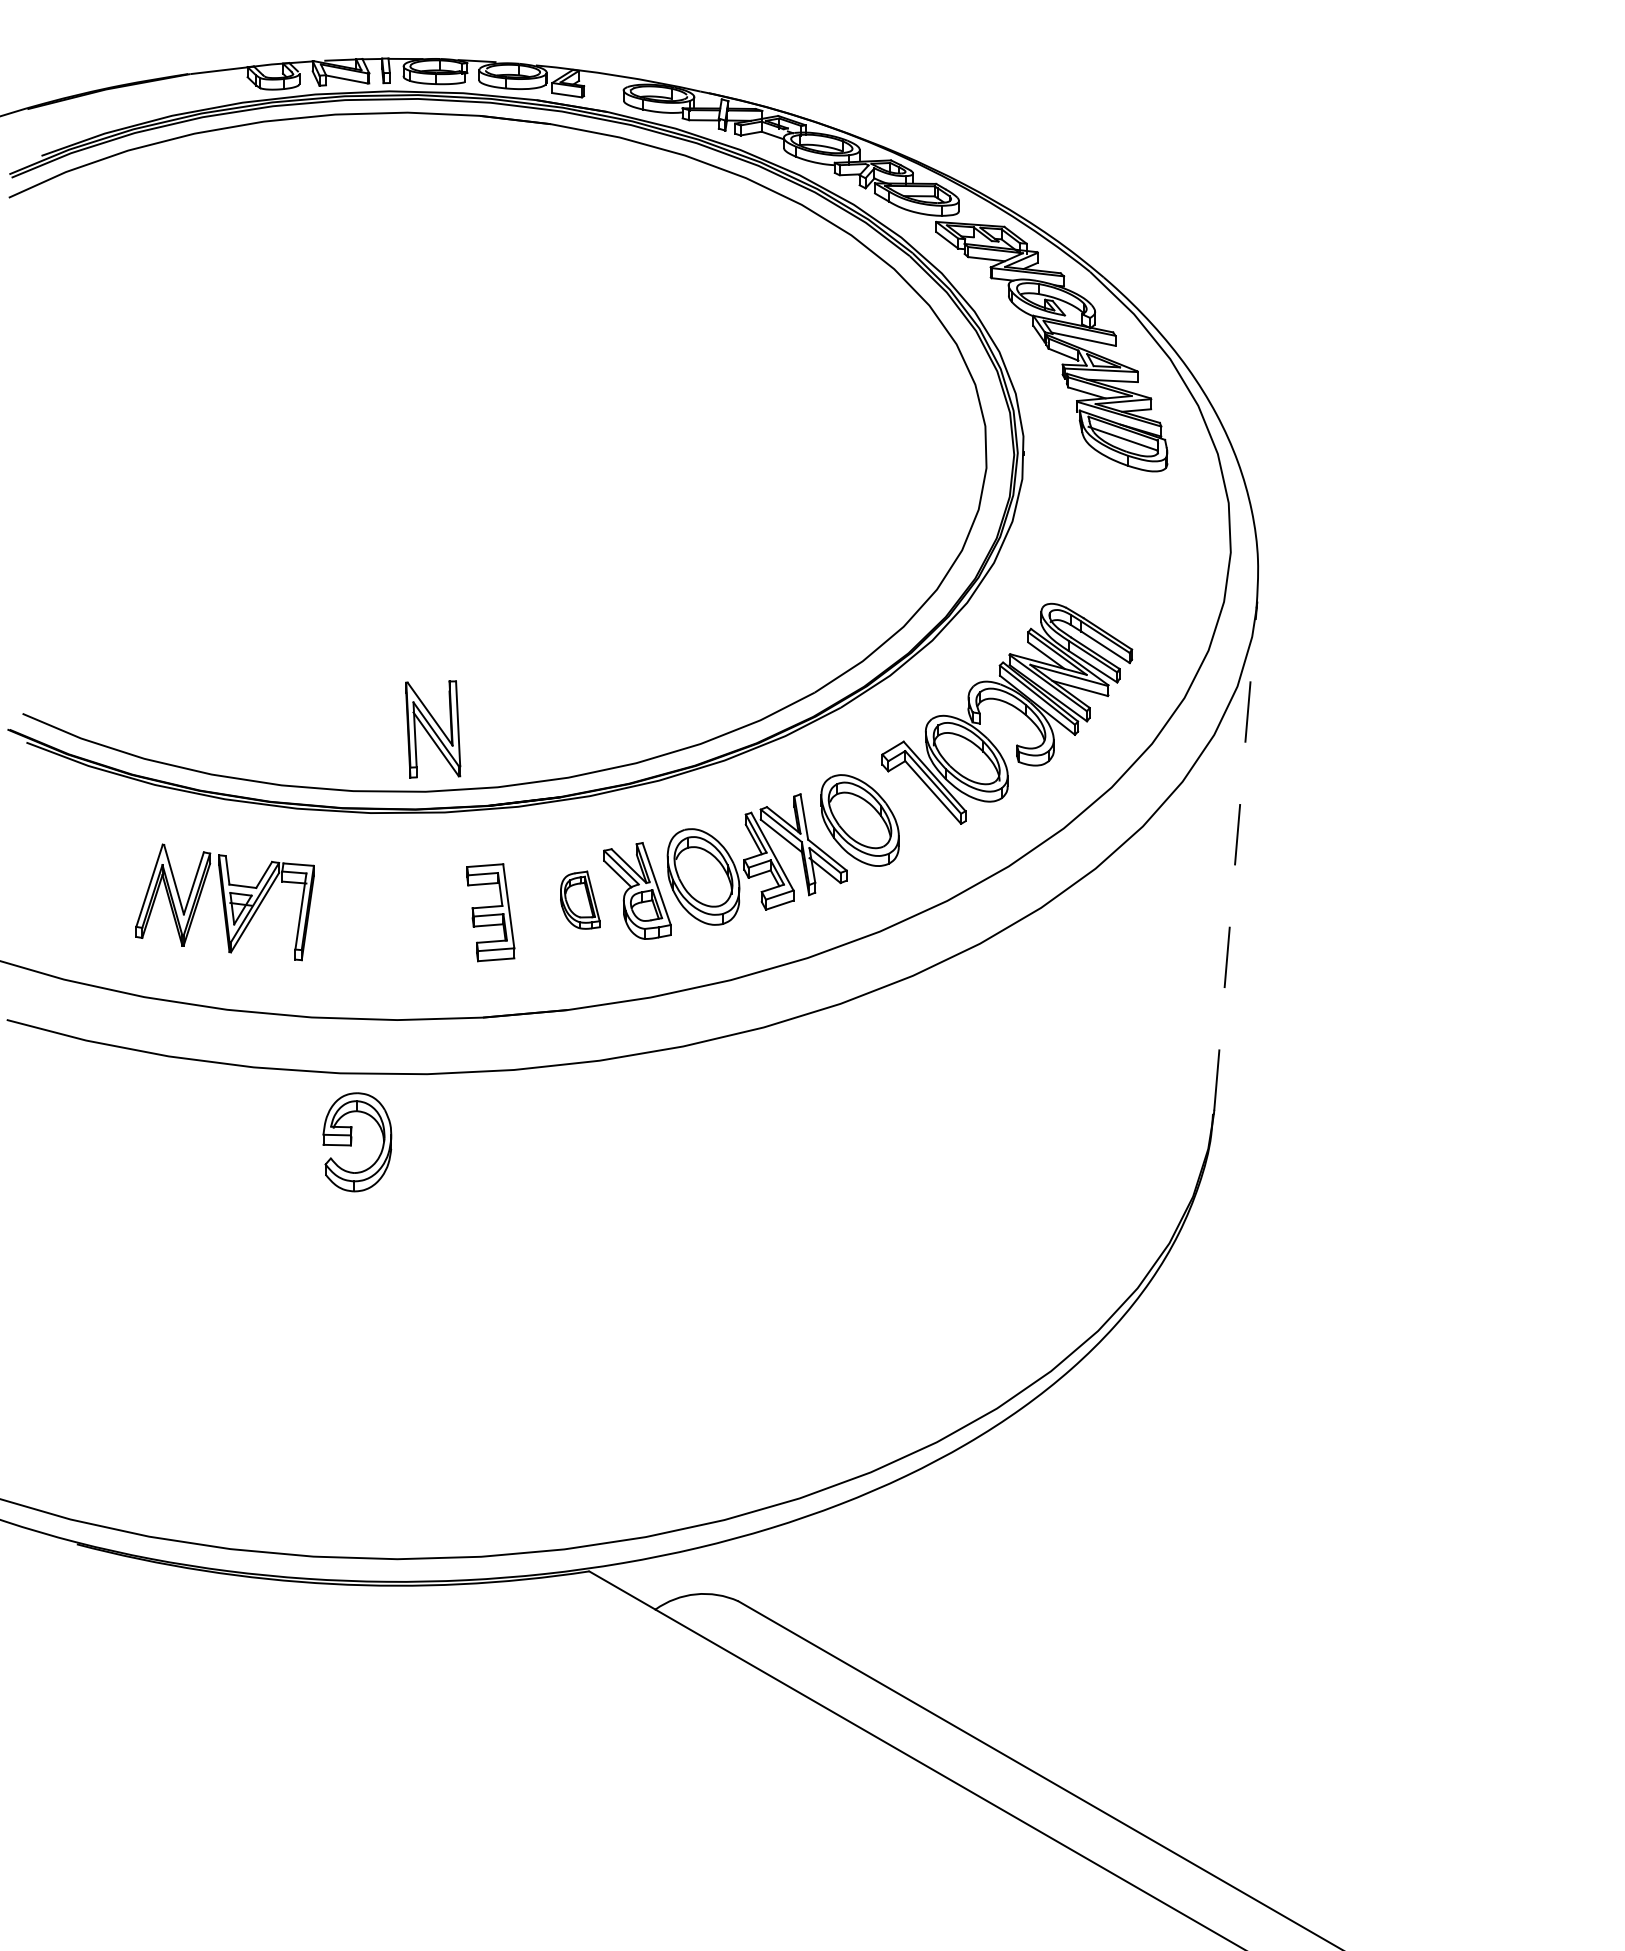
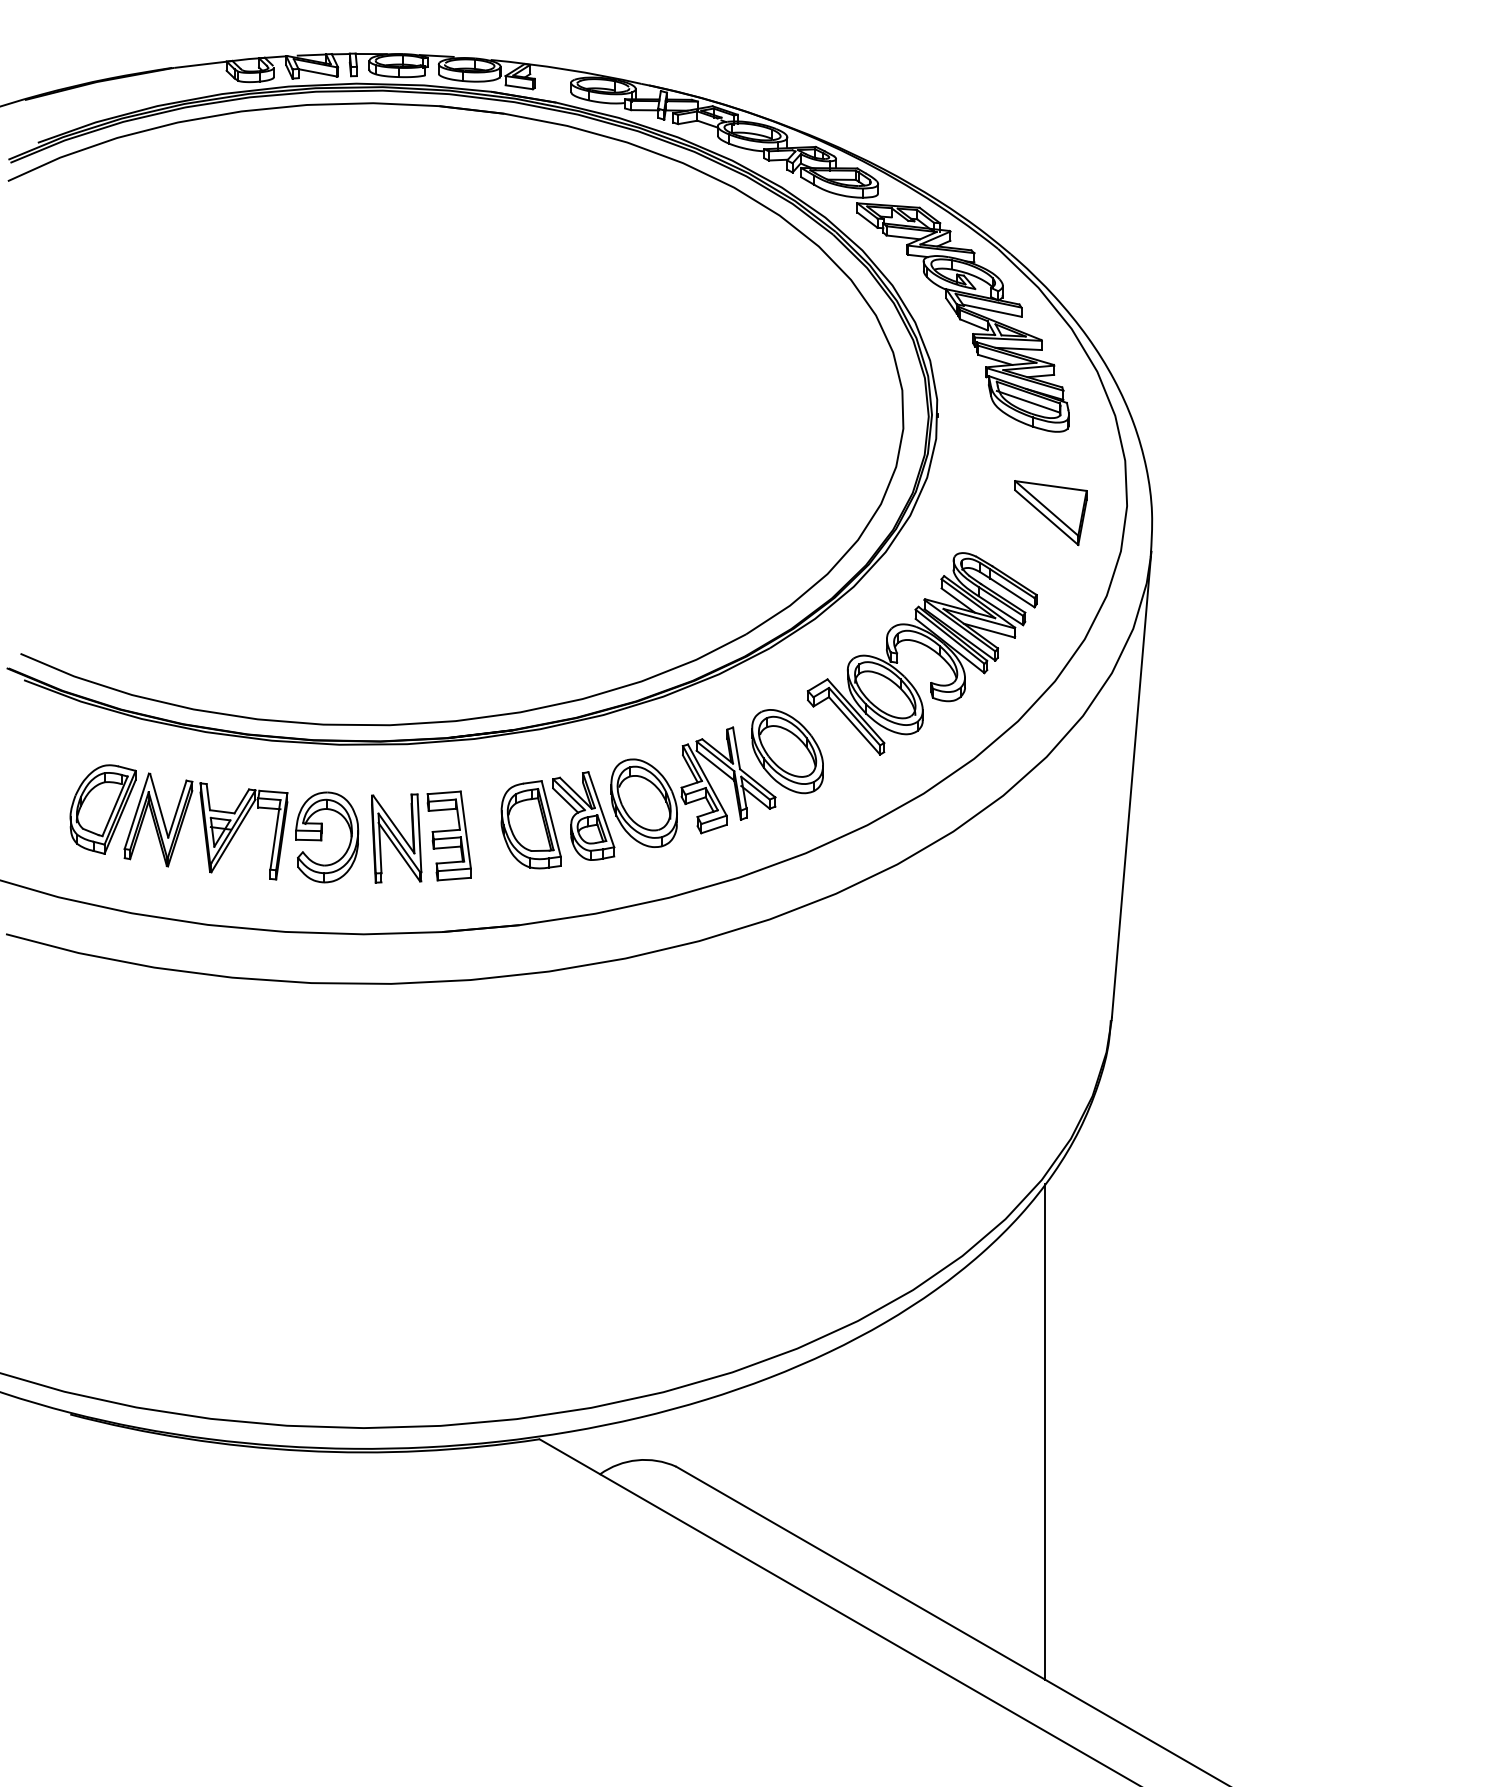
part: (1147, 560) -> (1050, 513), added
part: (433, 729) -> (396, 838), moved
line: (1235, 856) -> (1131, 784), dashed -> solid
part: (112, 883) -> (102, 809), added
part: (580, 899) -> (531, 823), size x1.67
part: (357, 1142) -> (327, 837), moved
line: (1141, 1562) -> (1045, 1431), added

